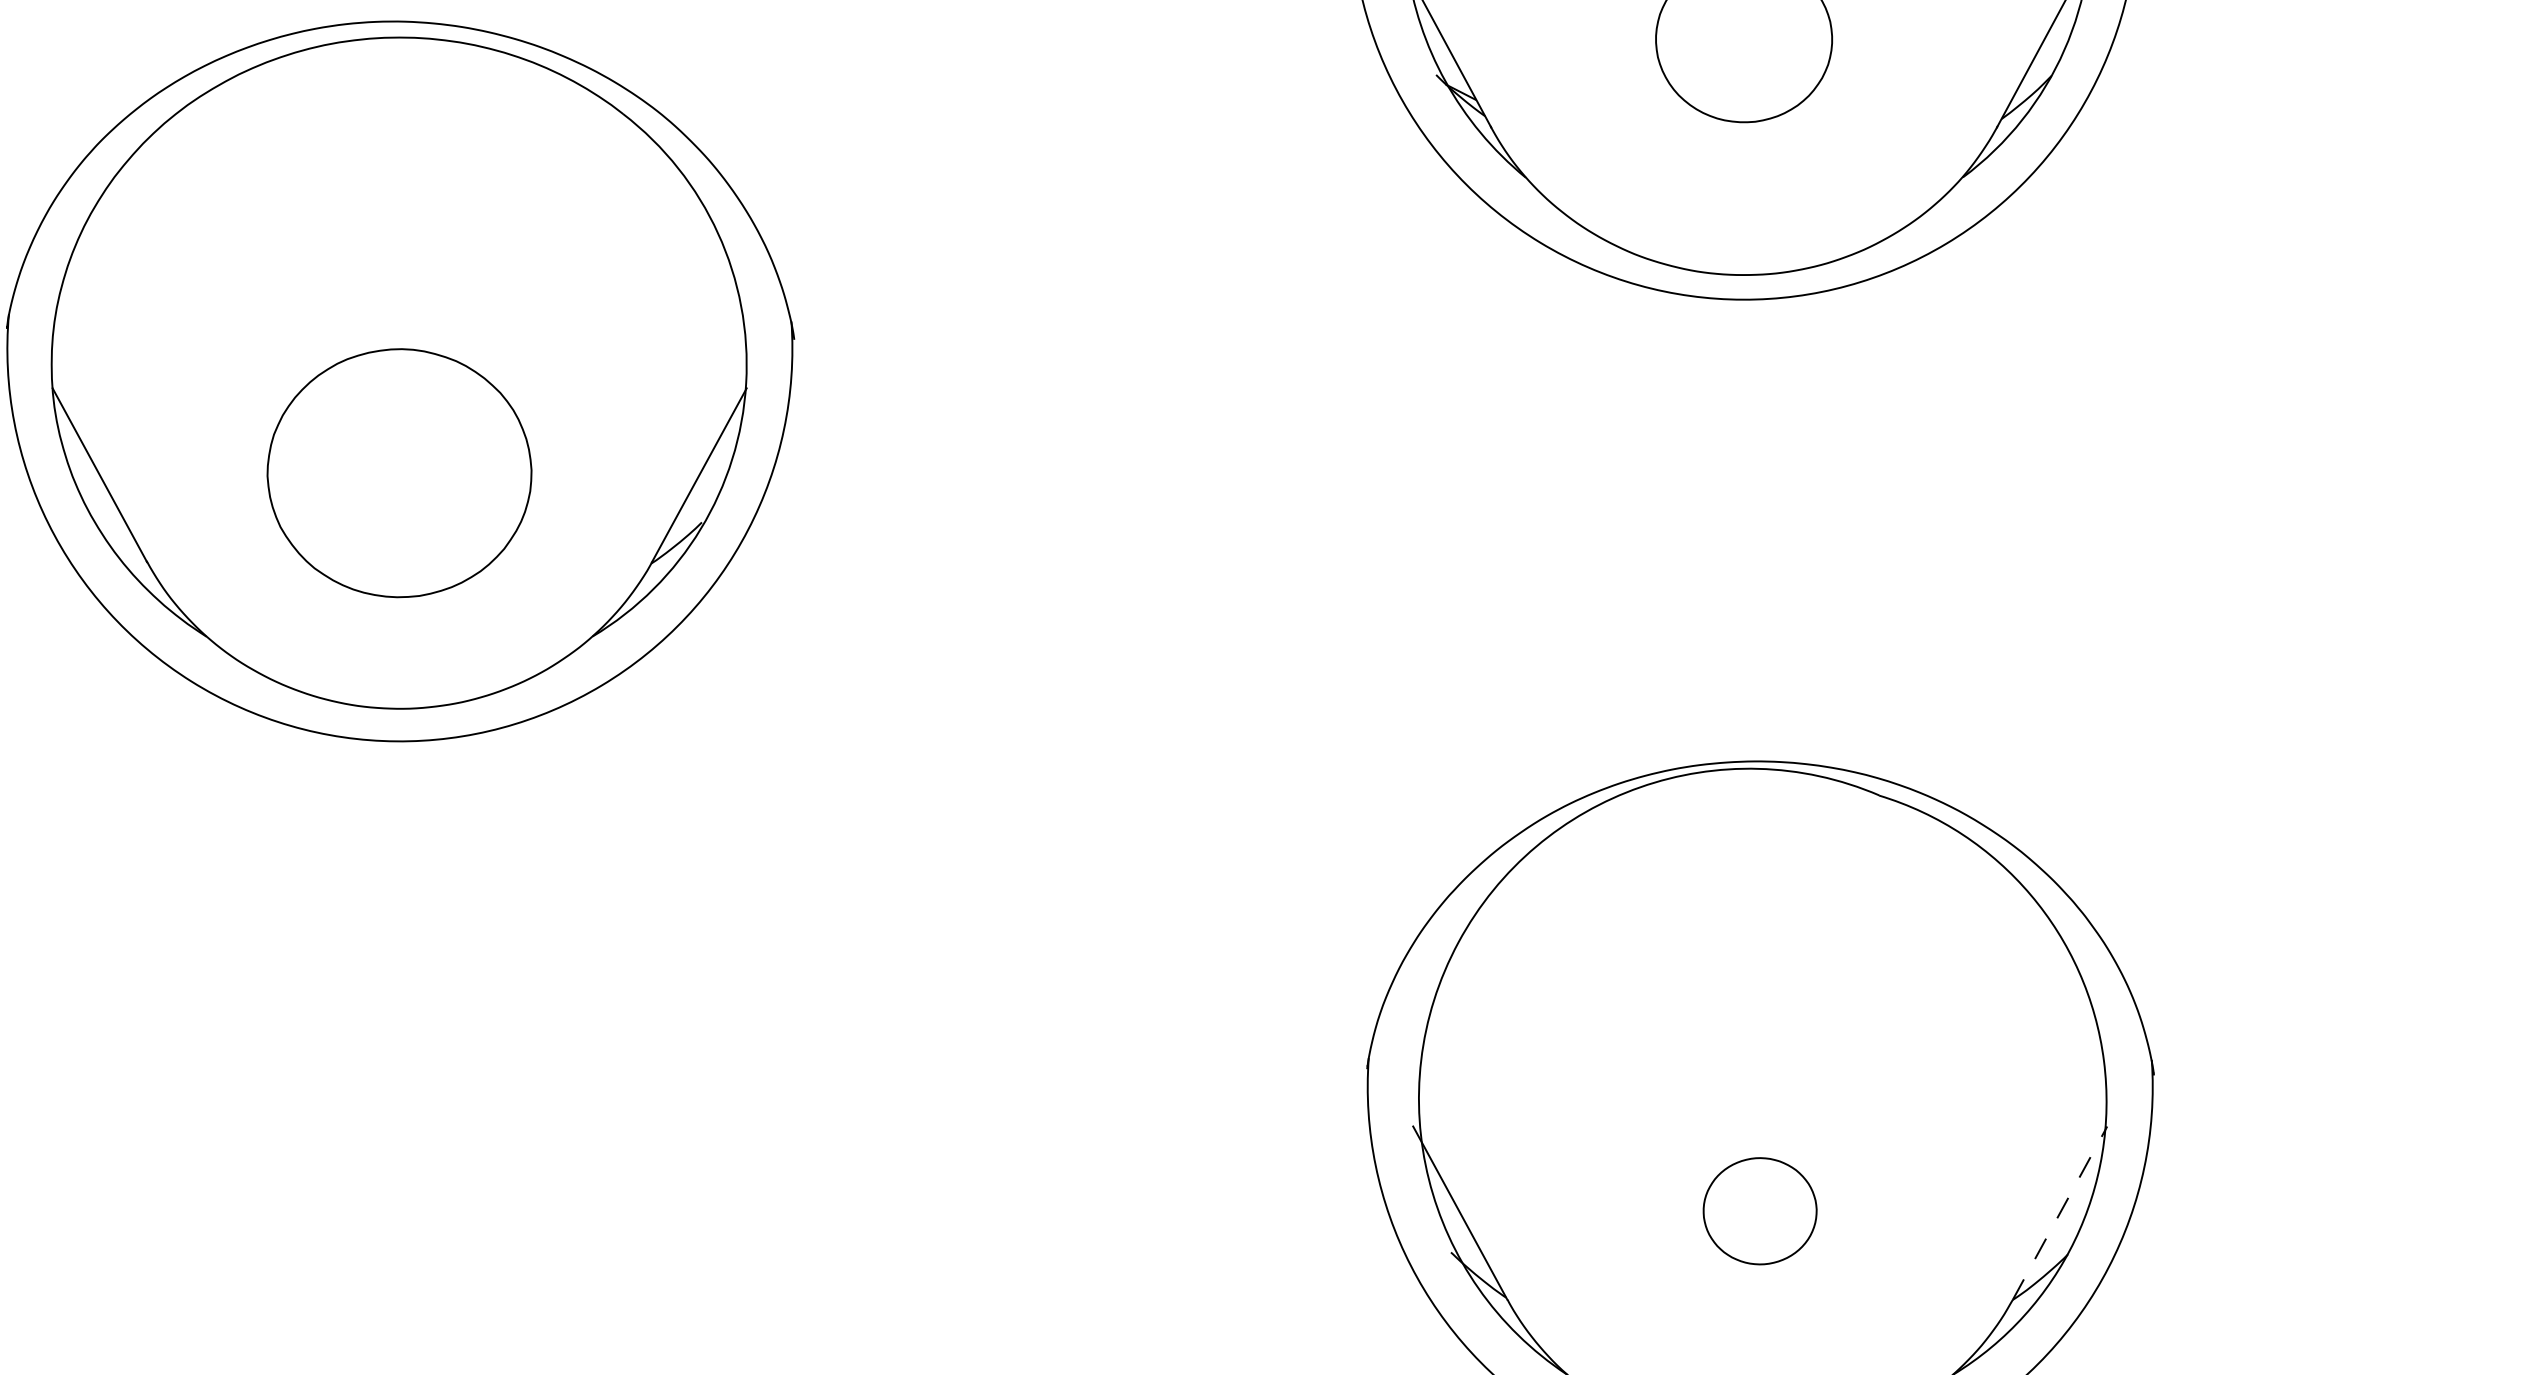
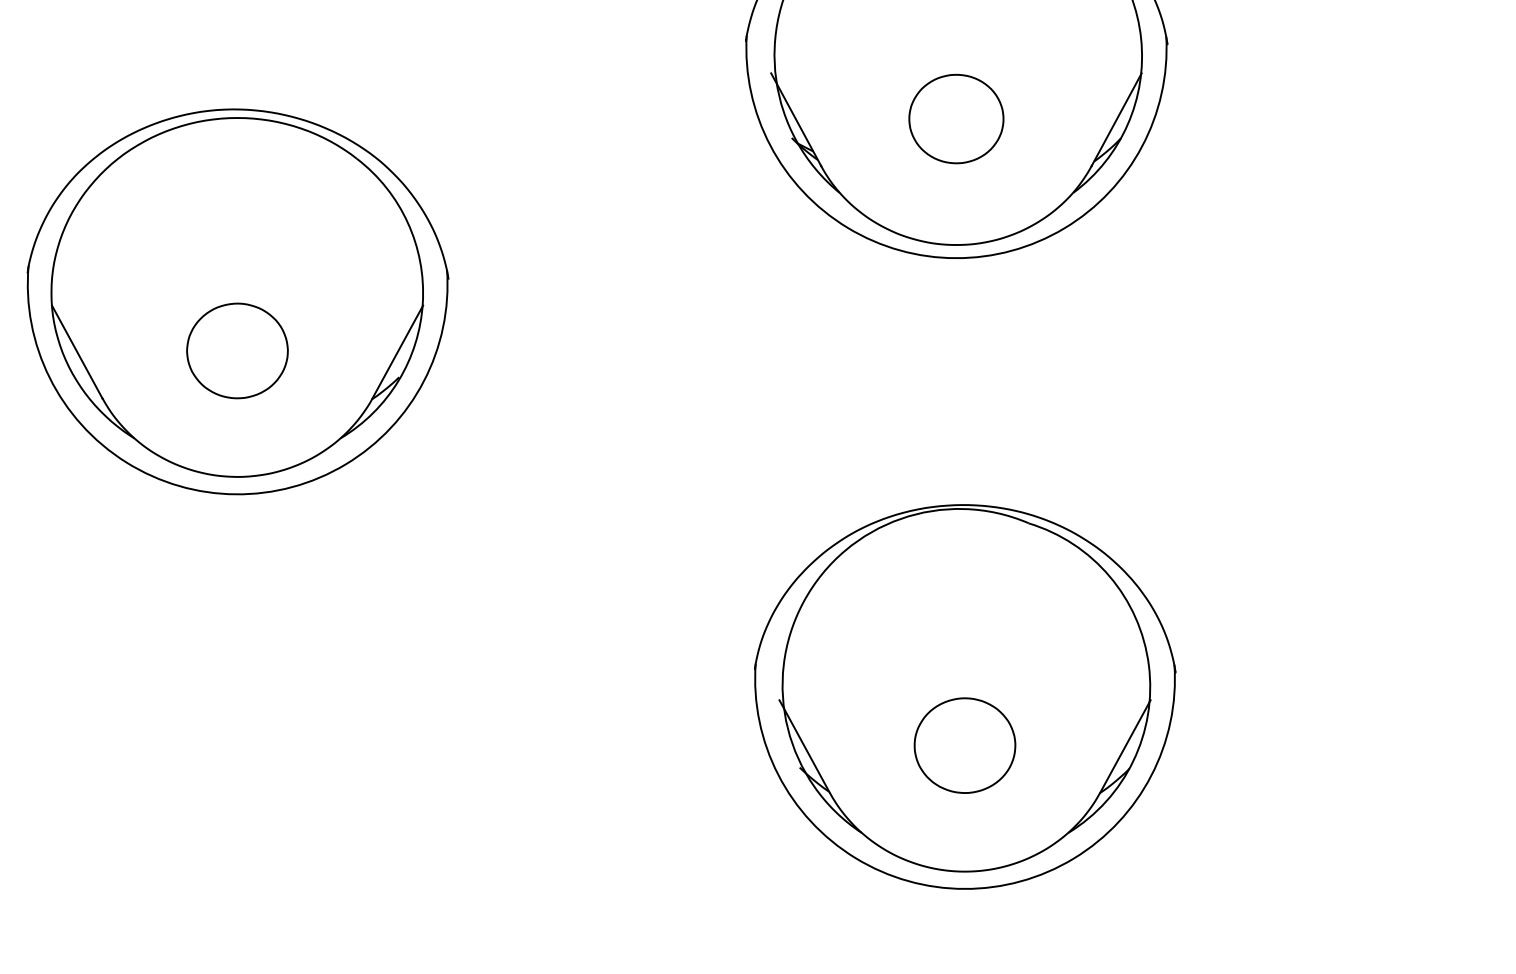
part: (399, 472) -> (237, 350), size x0.71
part: (1759, 1211) -> (964, 745), size x1.67
line: (2060, 1212) -> (1125, 746), dashed -> solid

